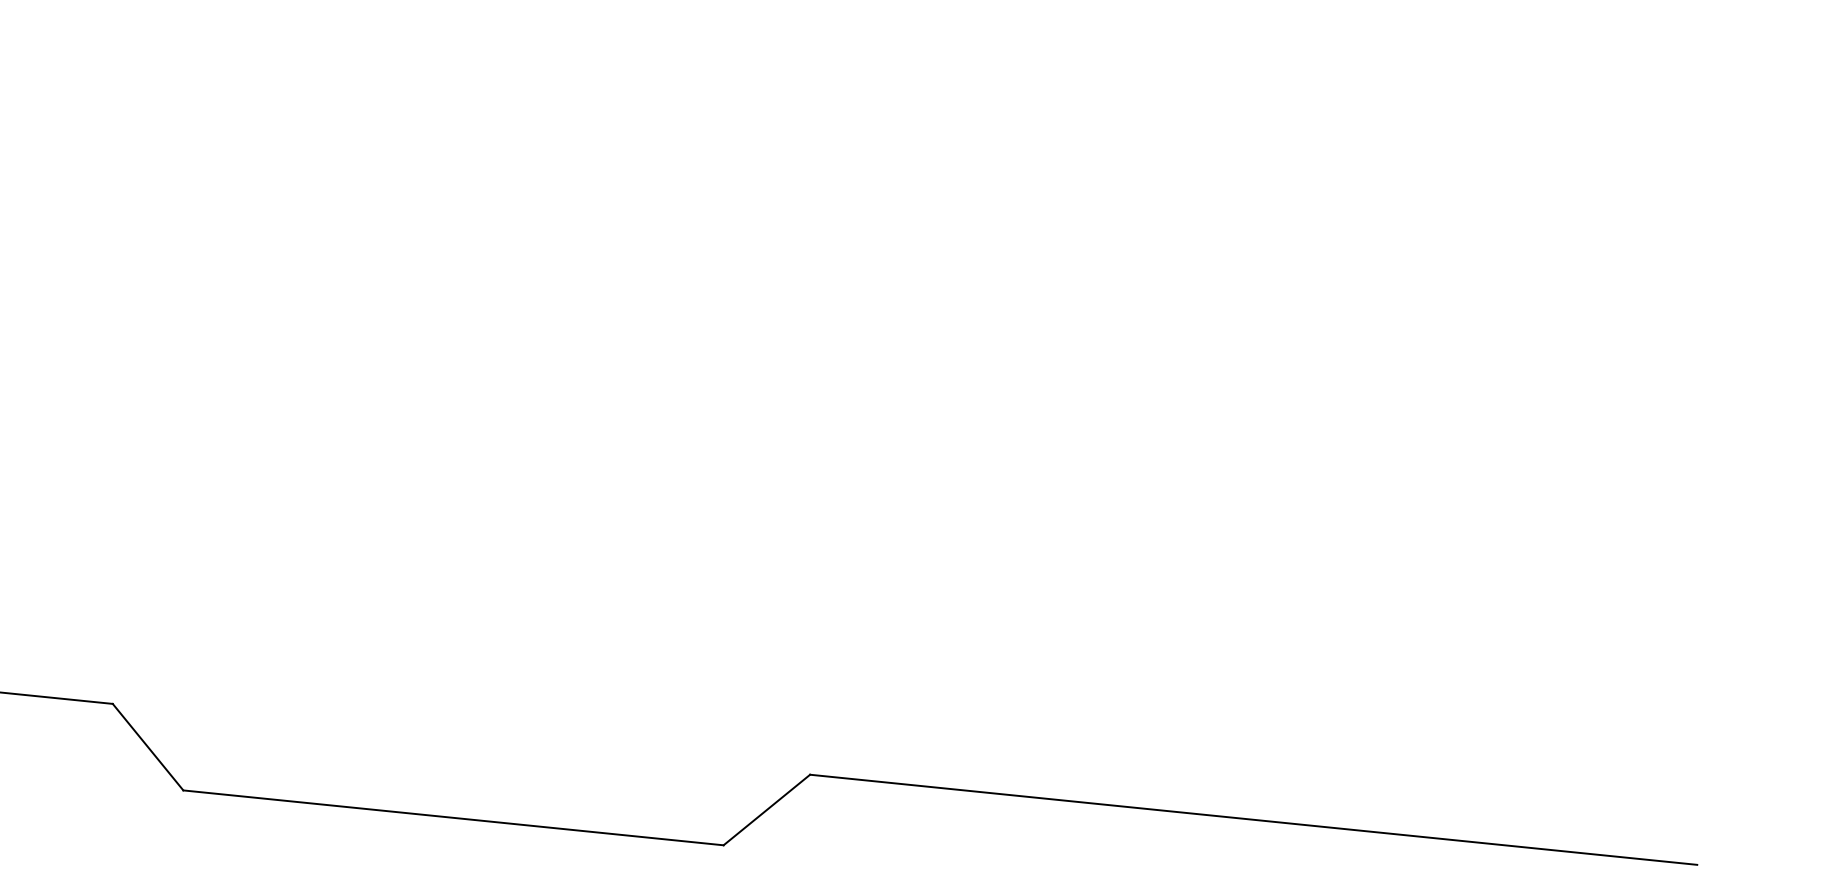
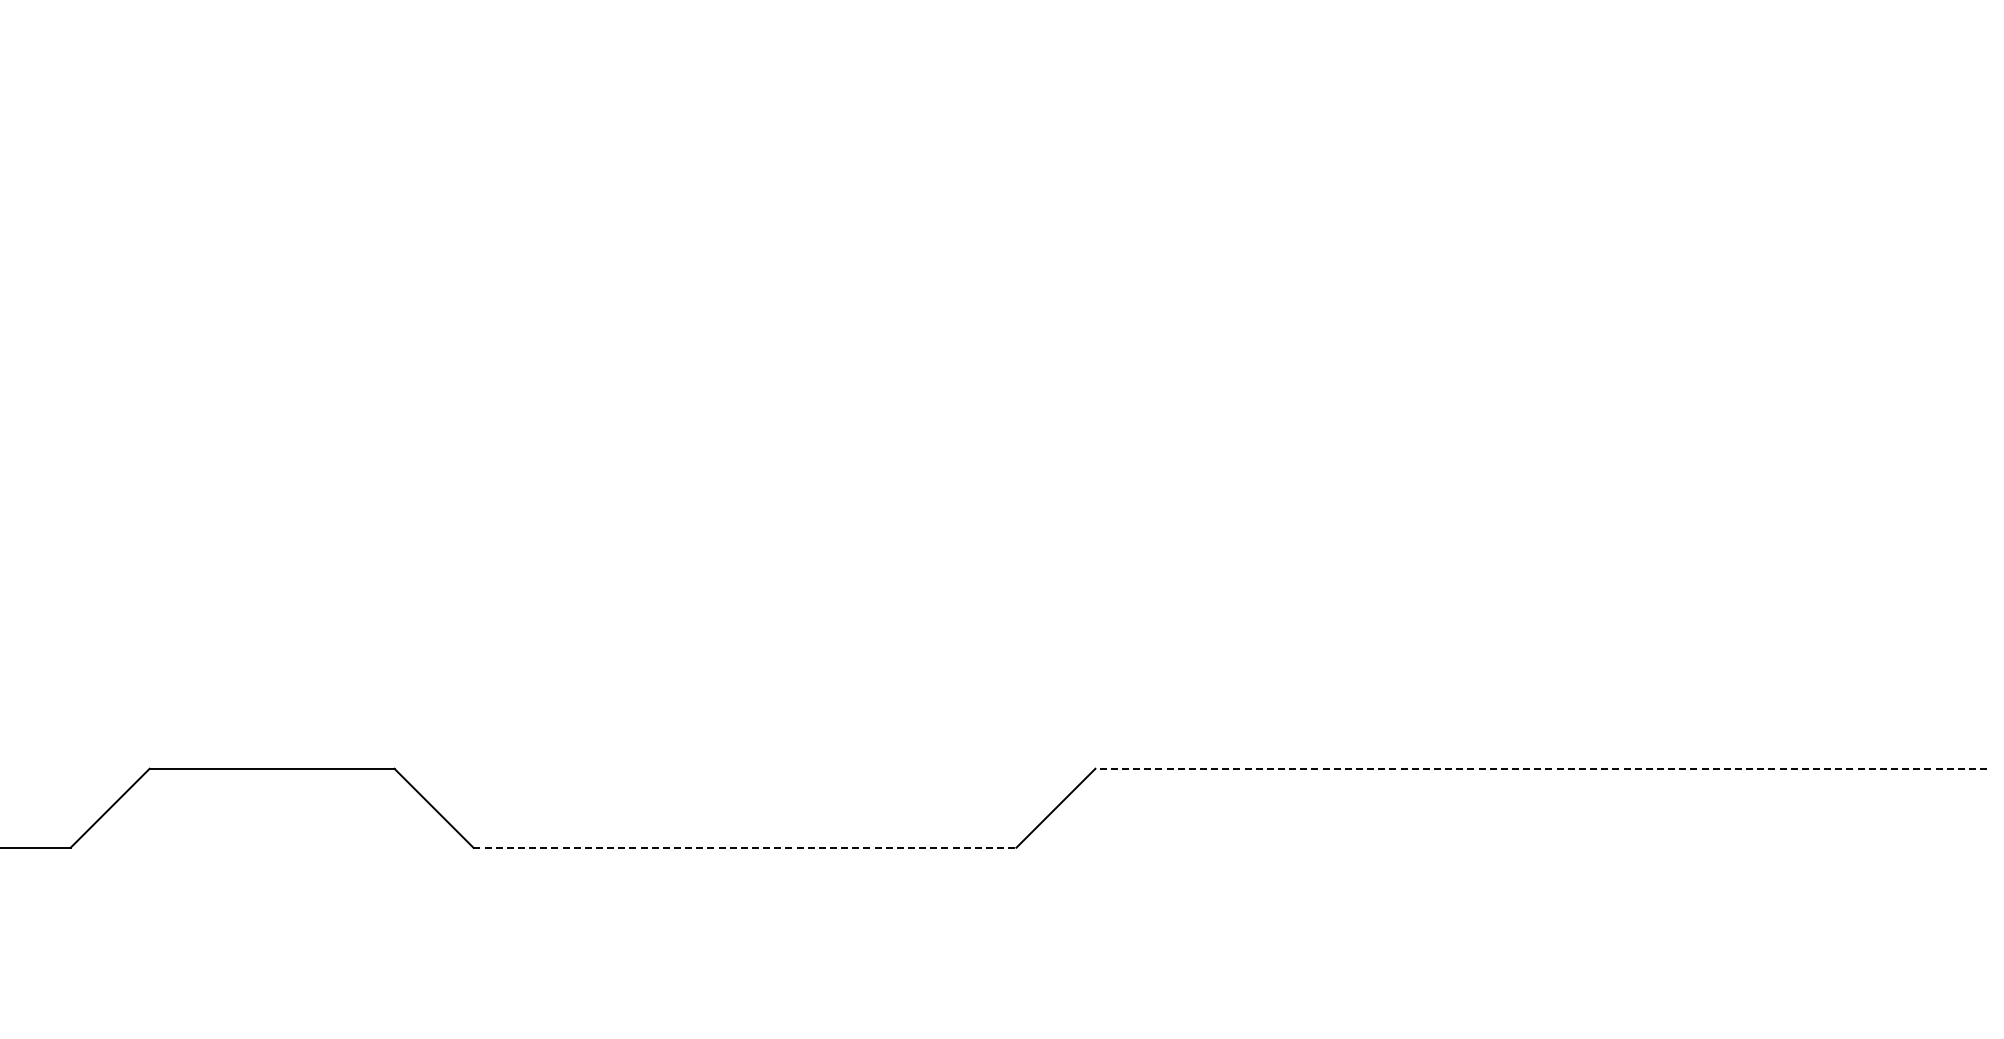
line: (453, 817) -> (744, 847), solid -> dashed
line: (1253, 819) -> (1541, 768), solid -> dashed

